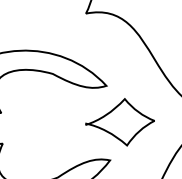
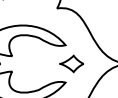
part: (120, 121) -> (71, 63), size x0.7

